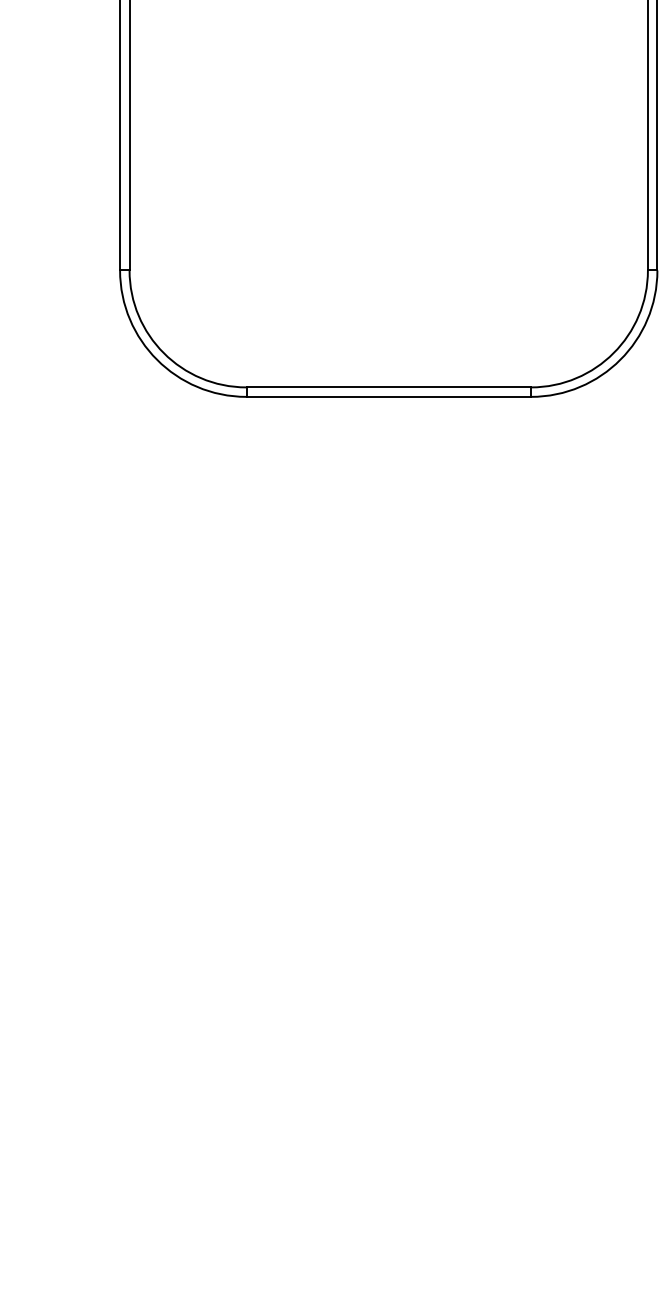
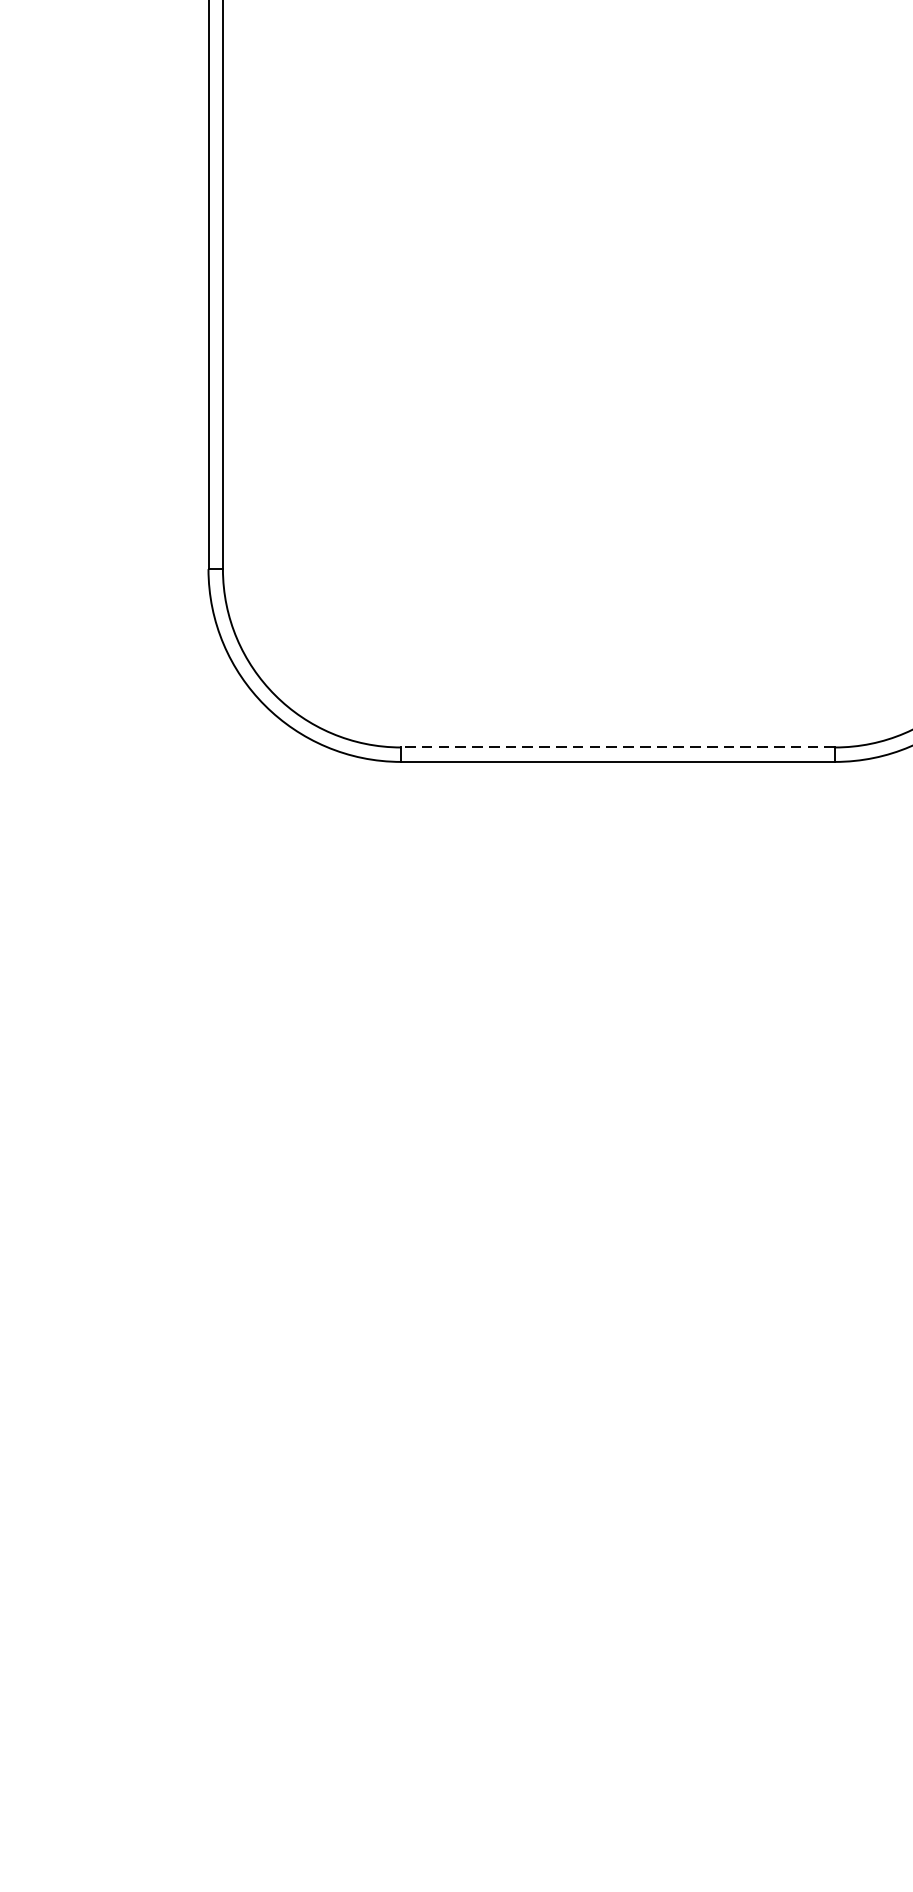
line: (388, 387) -> (617, 747), solid -> dashed

